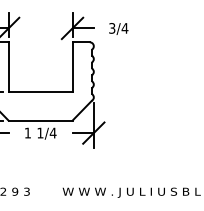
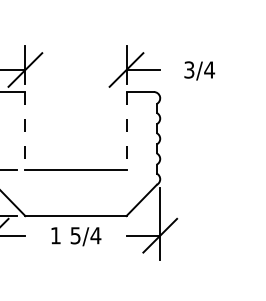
line: (8, 67) -> (25, 131), solid -> dashed
line: (72, 67) -> (126, 131), solid -> dashed
text: (40, 132) -> (75, 234), 1/4 -> 5/4

